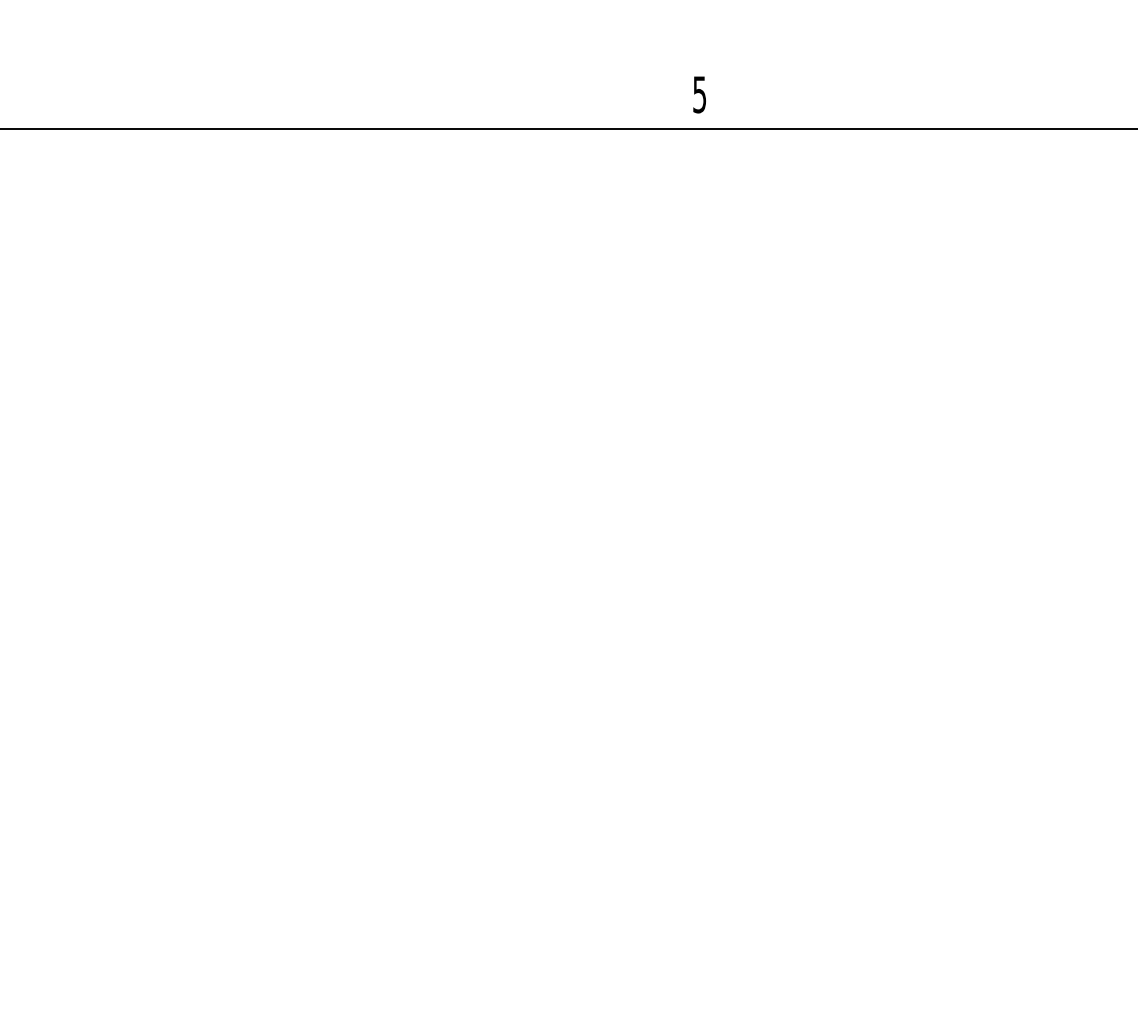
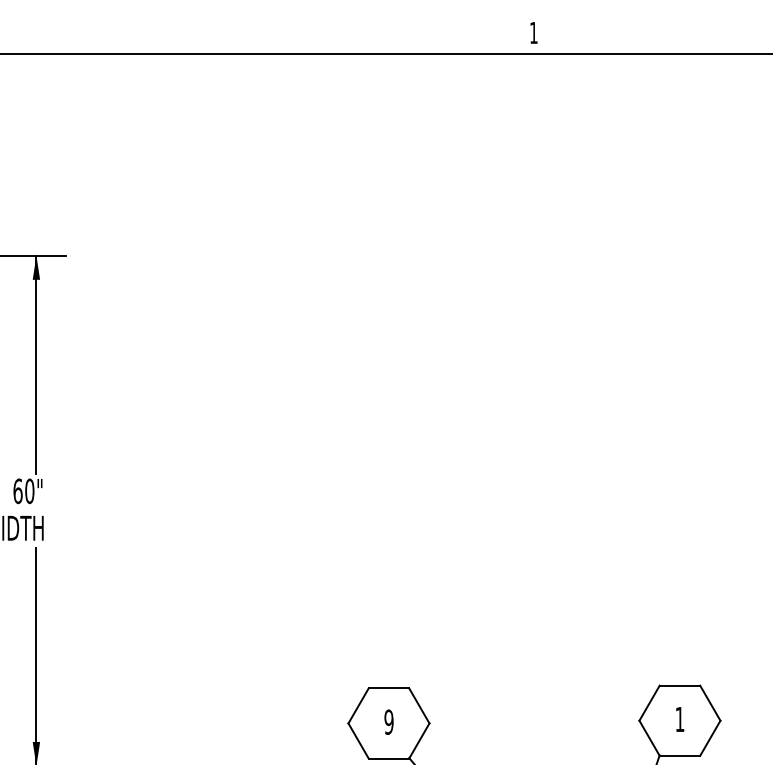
text: (699, 95) -> (533, 33), 5 -> 1

